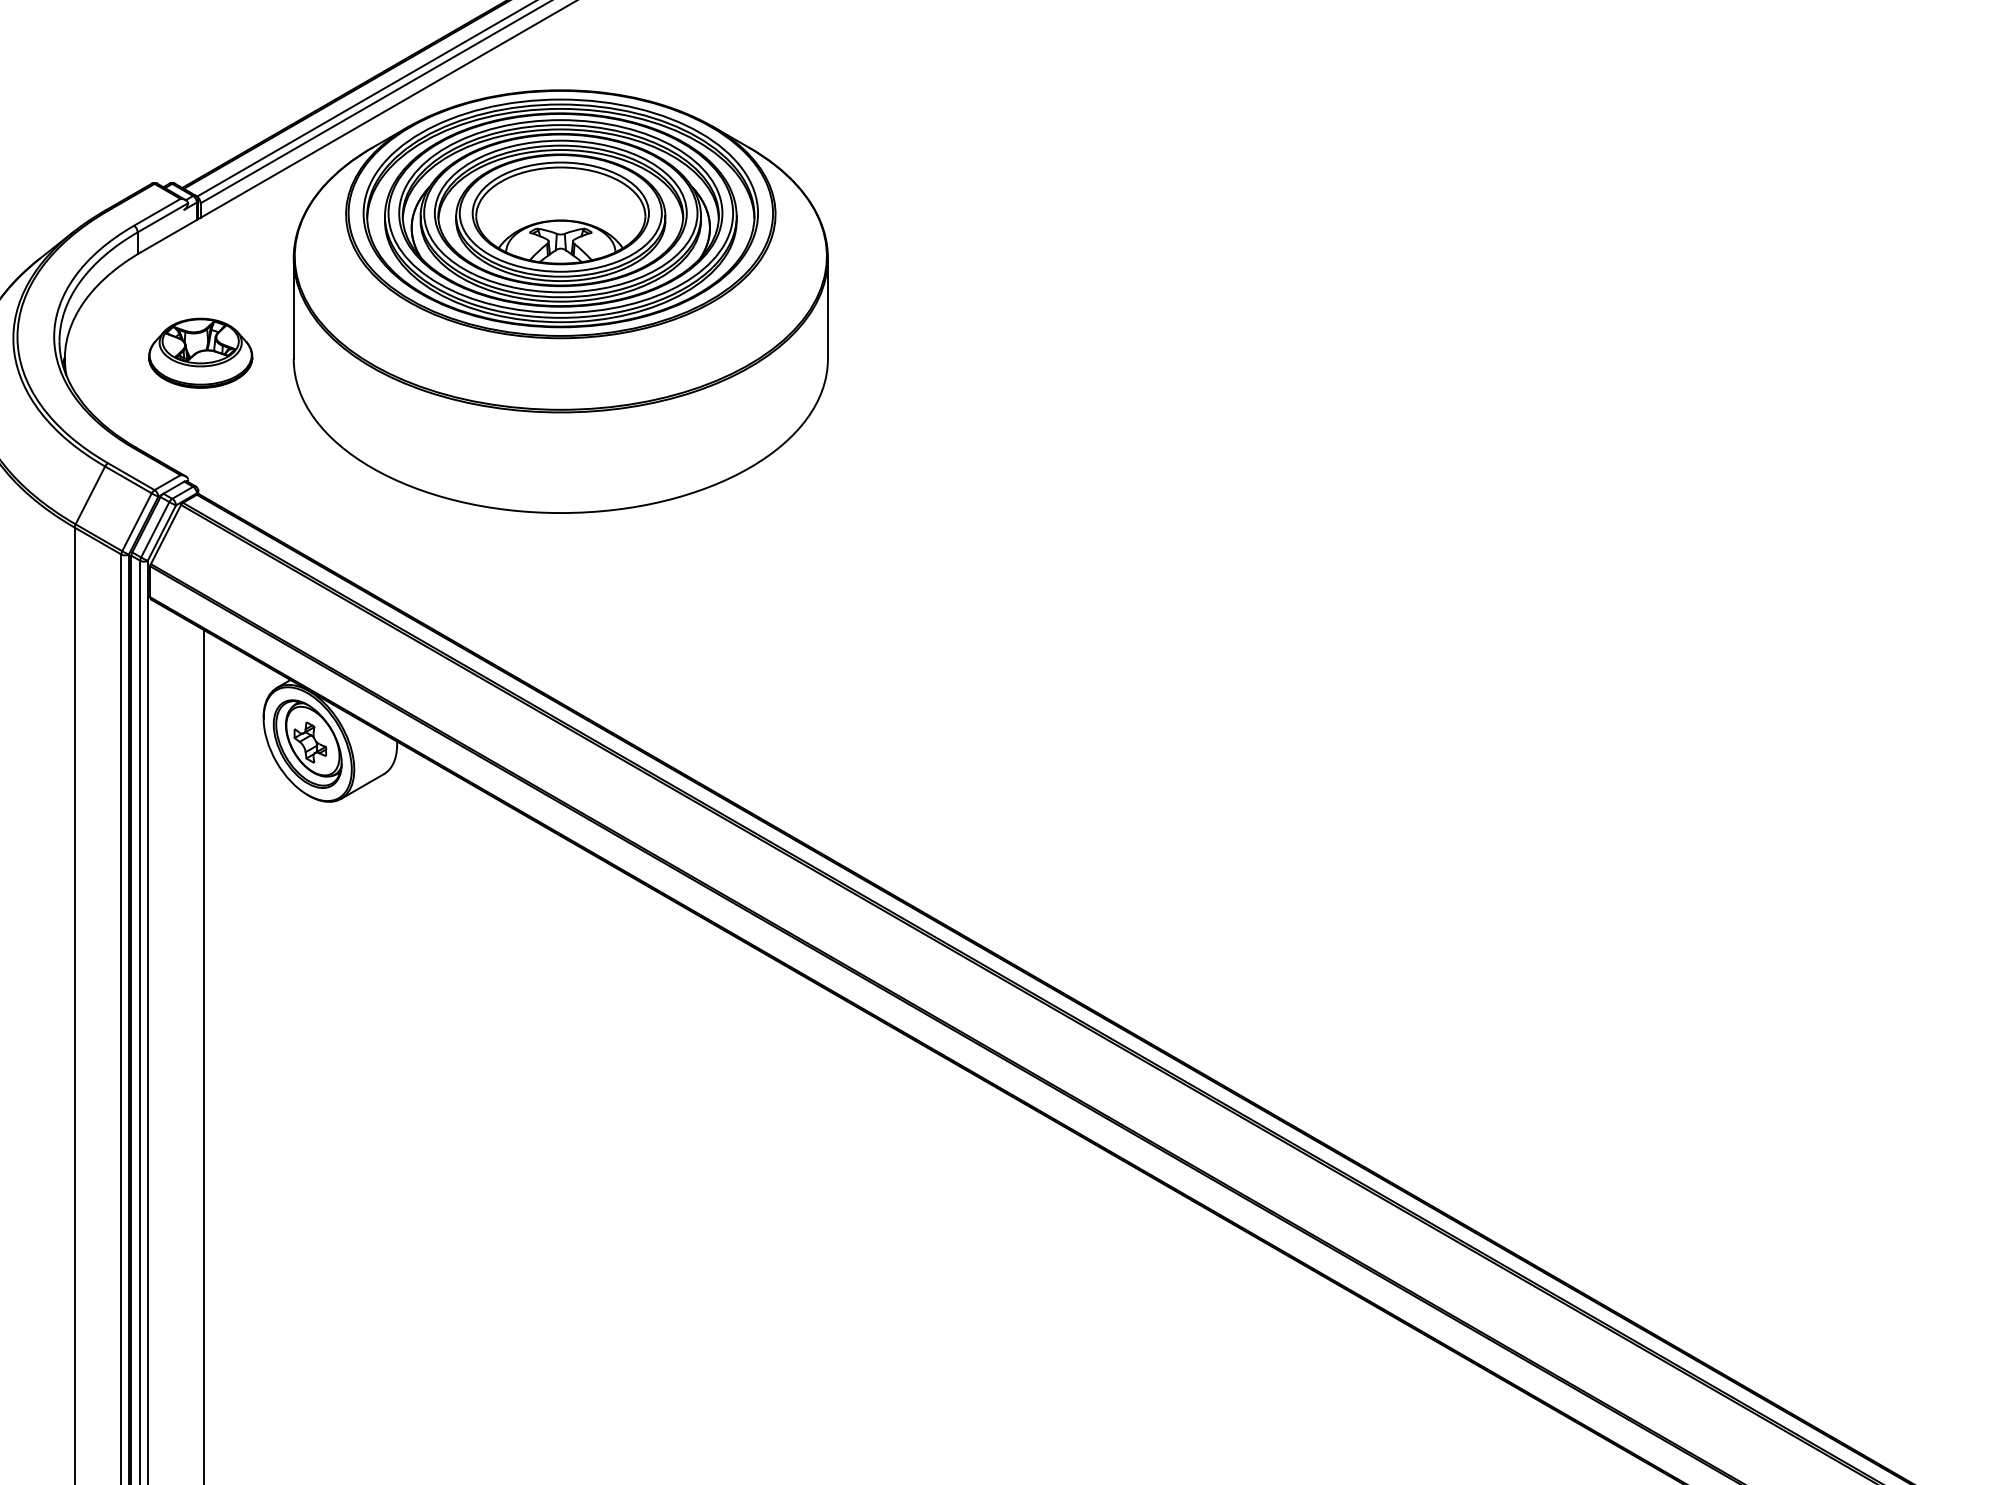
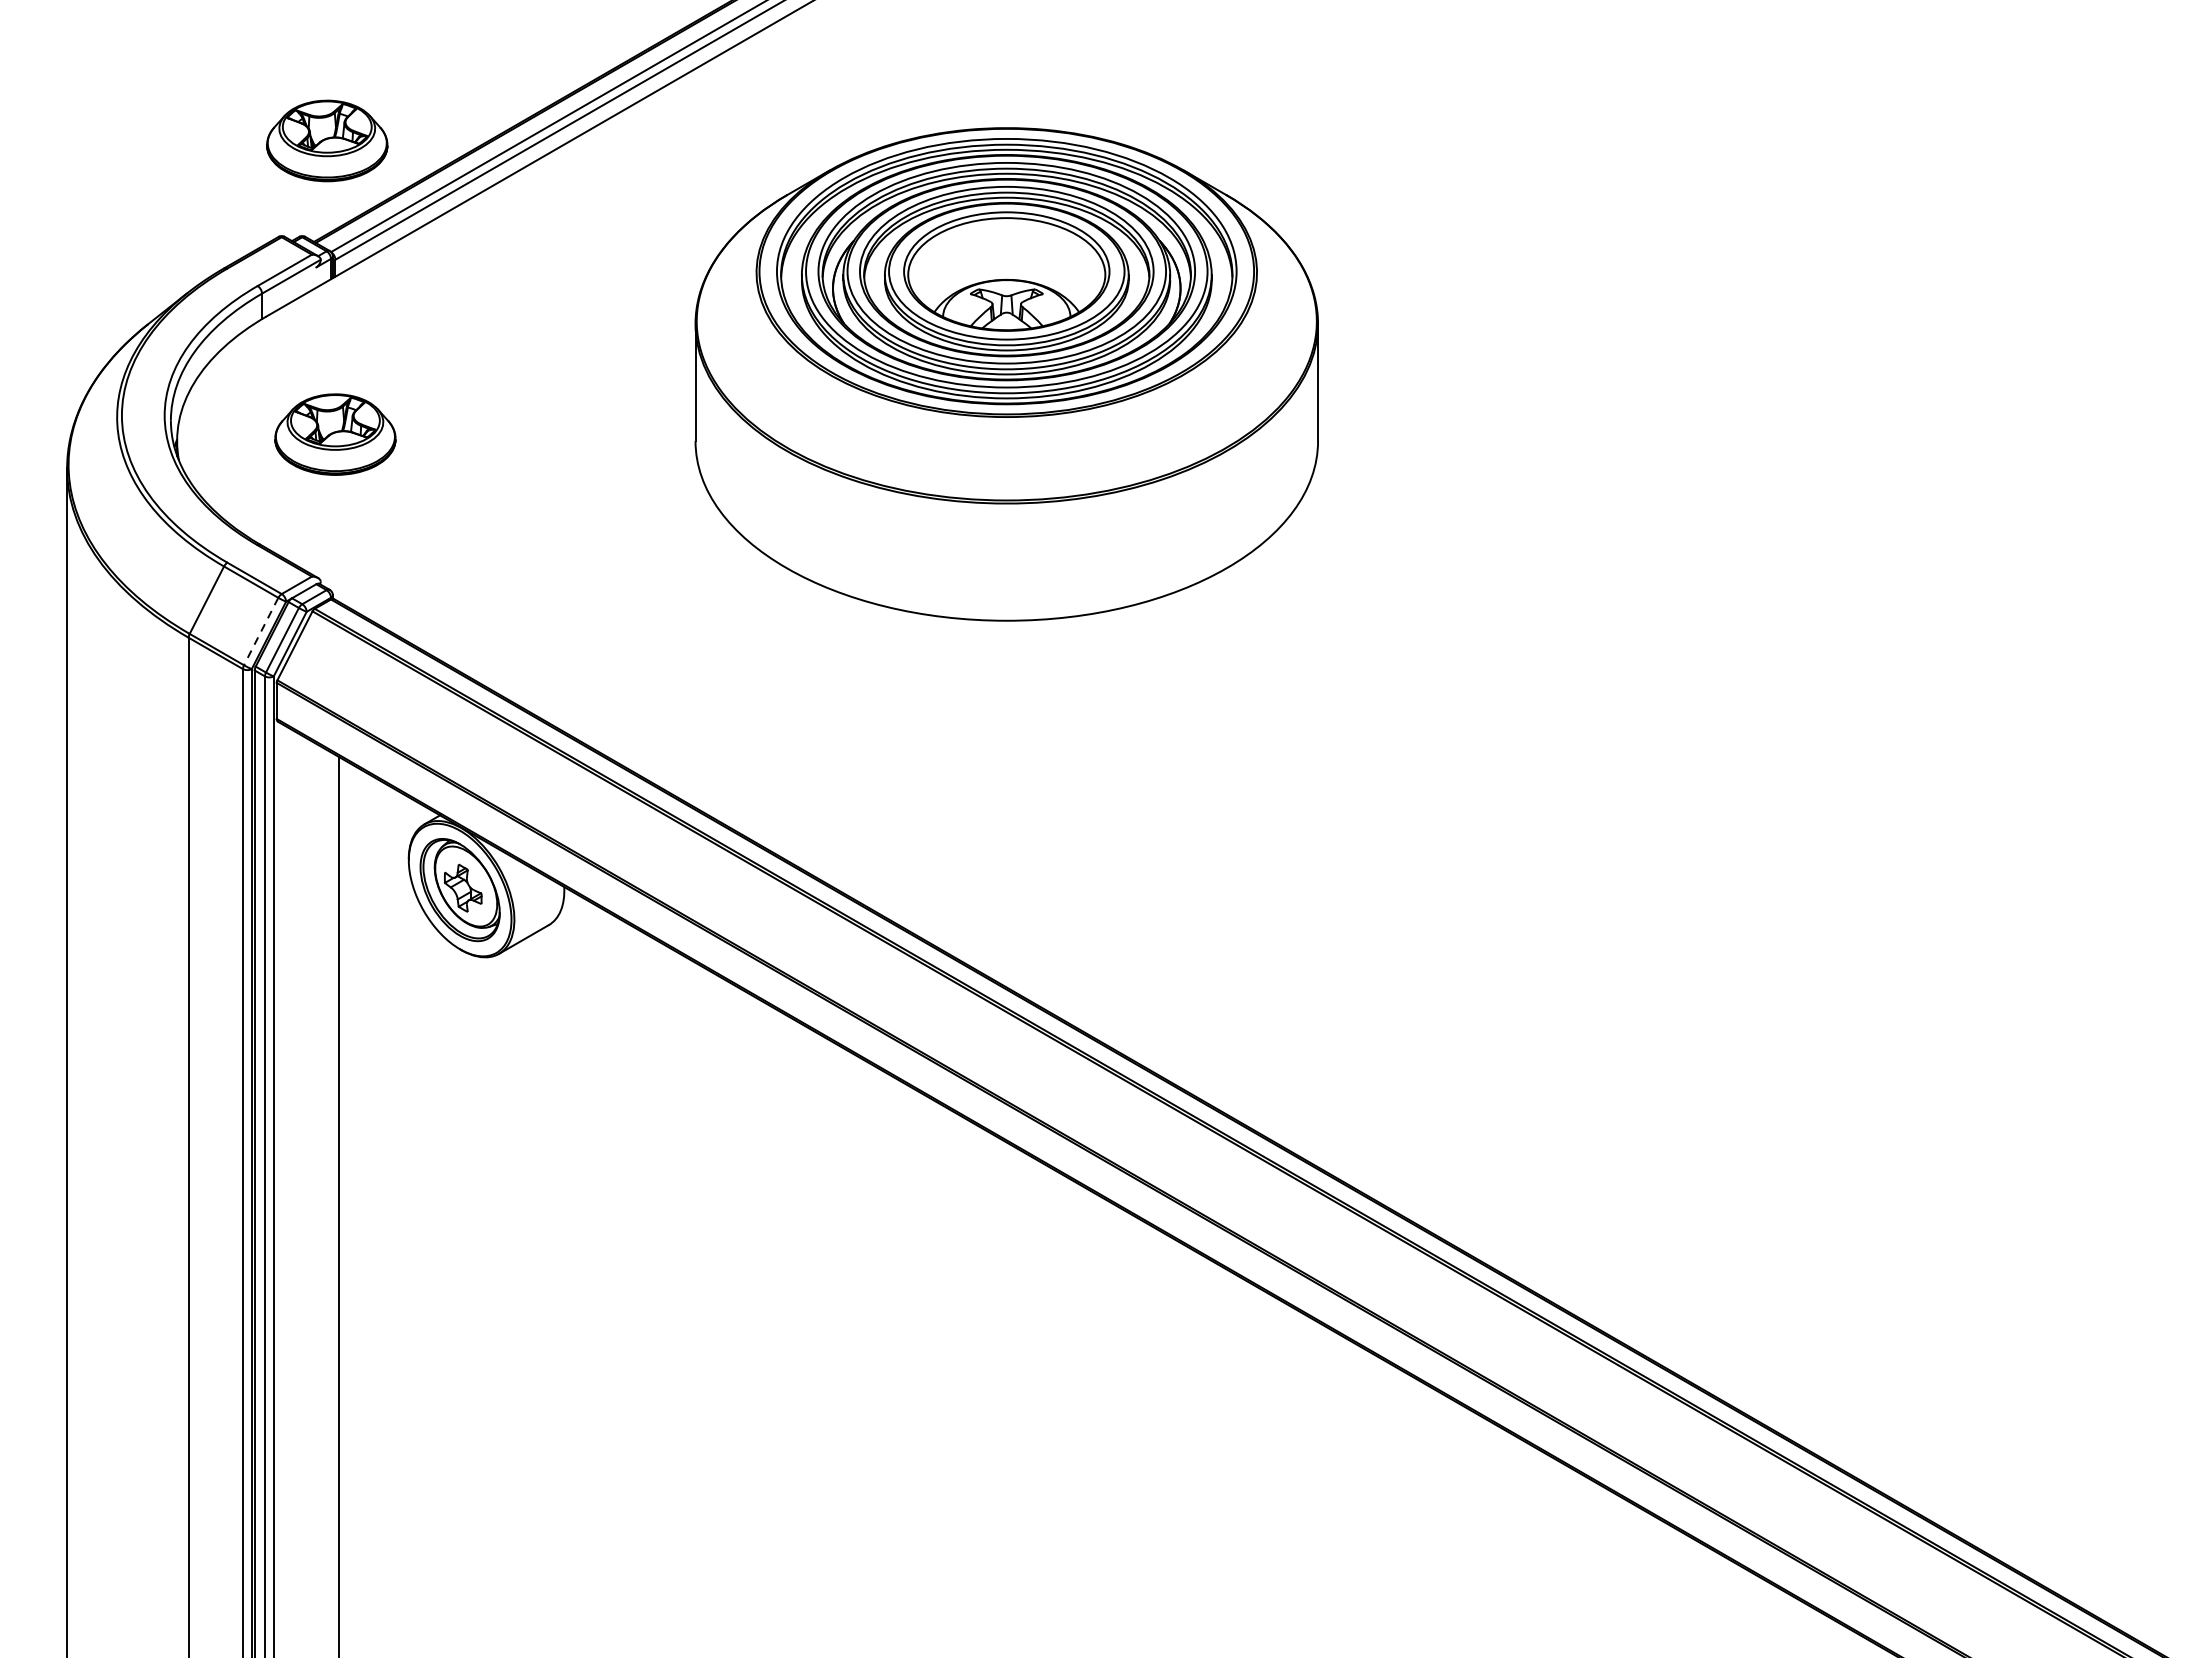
part: (193, 100) -> (327, 140), added
part: (560, 301) -> (1006, 374), moved
line: (136, 522) -> (260, 631), solid -> dashed

